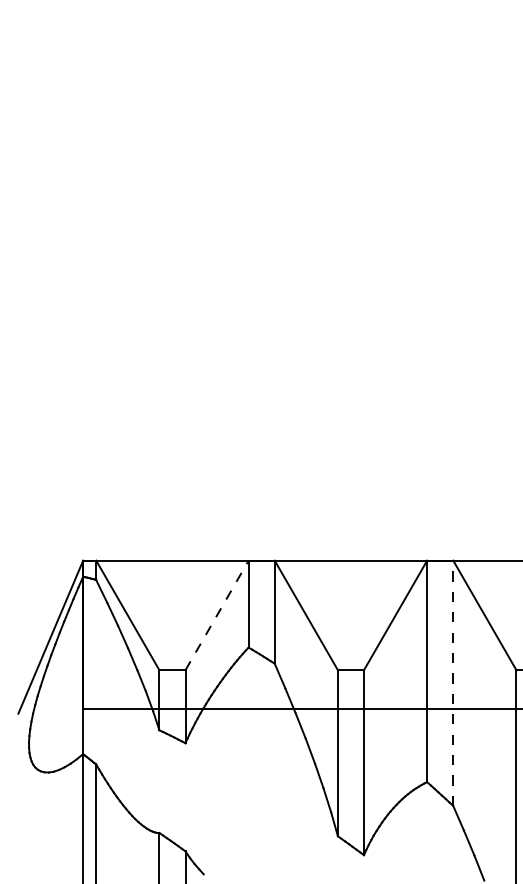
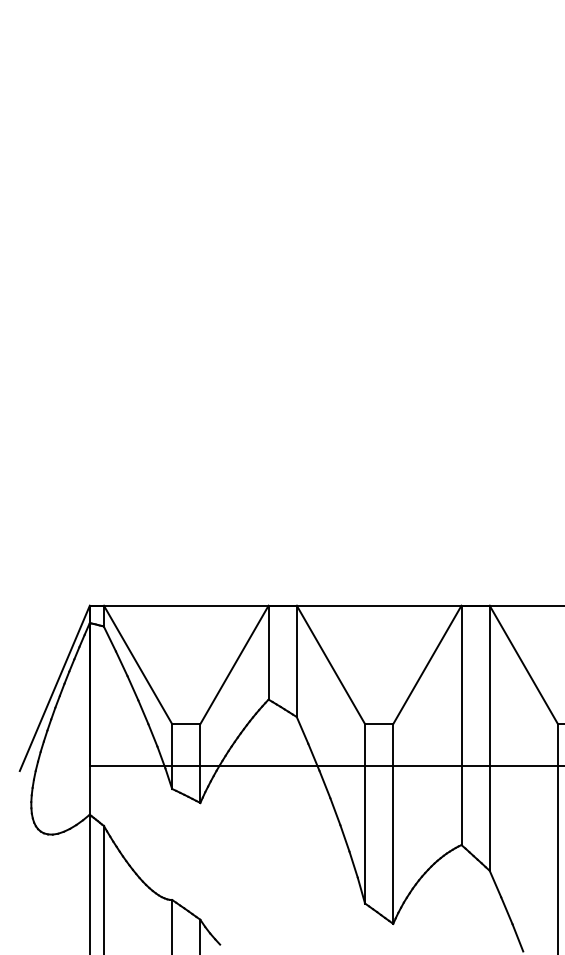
line: (217, 615) -> (234, 664), dashed -> solid
line: (453, 683) -> (489, 738), dashed -> solid

